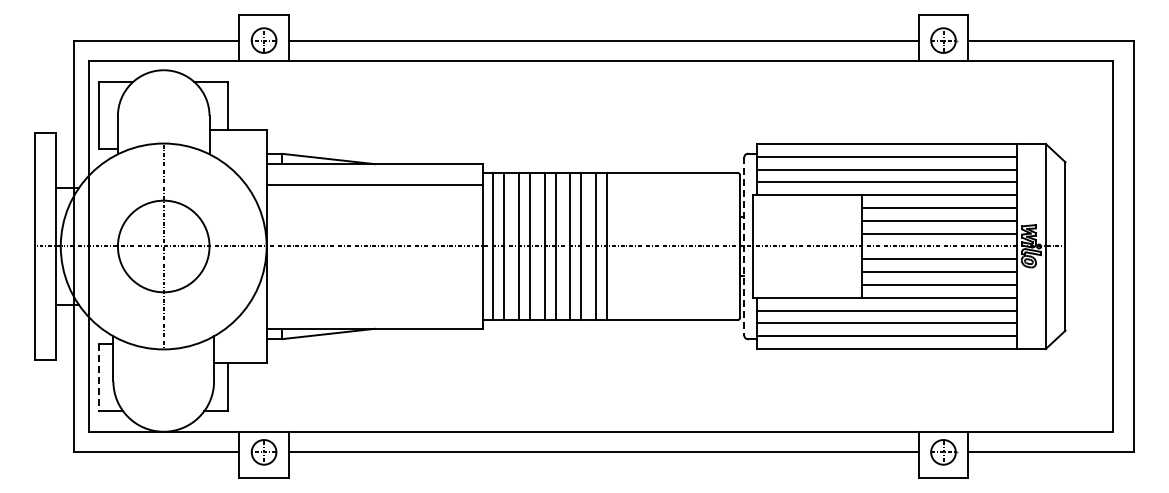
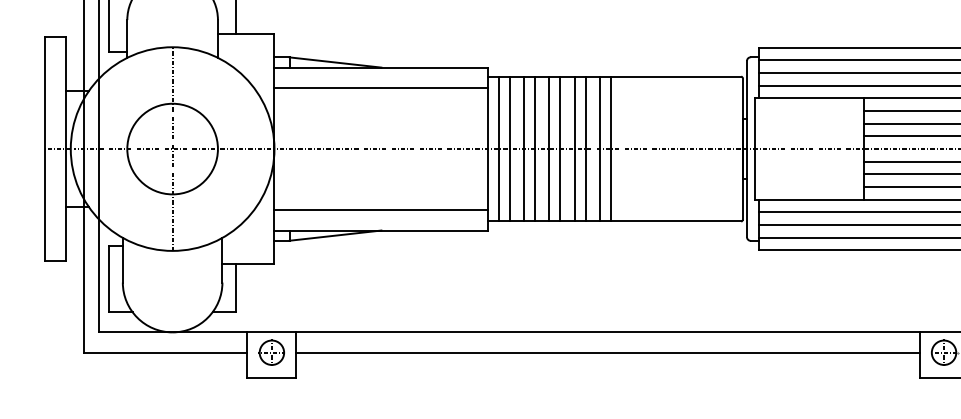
line: (744, 246) -> (747, 149), dashed -> solid
line: (374, 308) -> (381, 210), added
line: (99, 378) -> (109, 279), dashed -> solid

